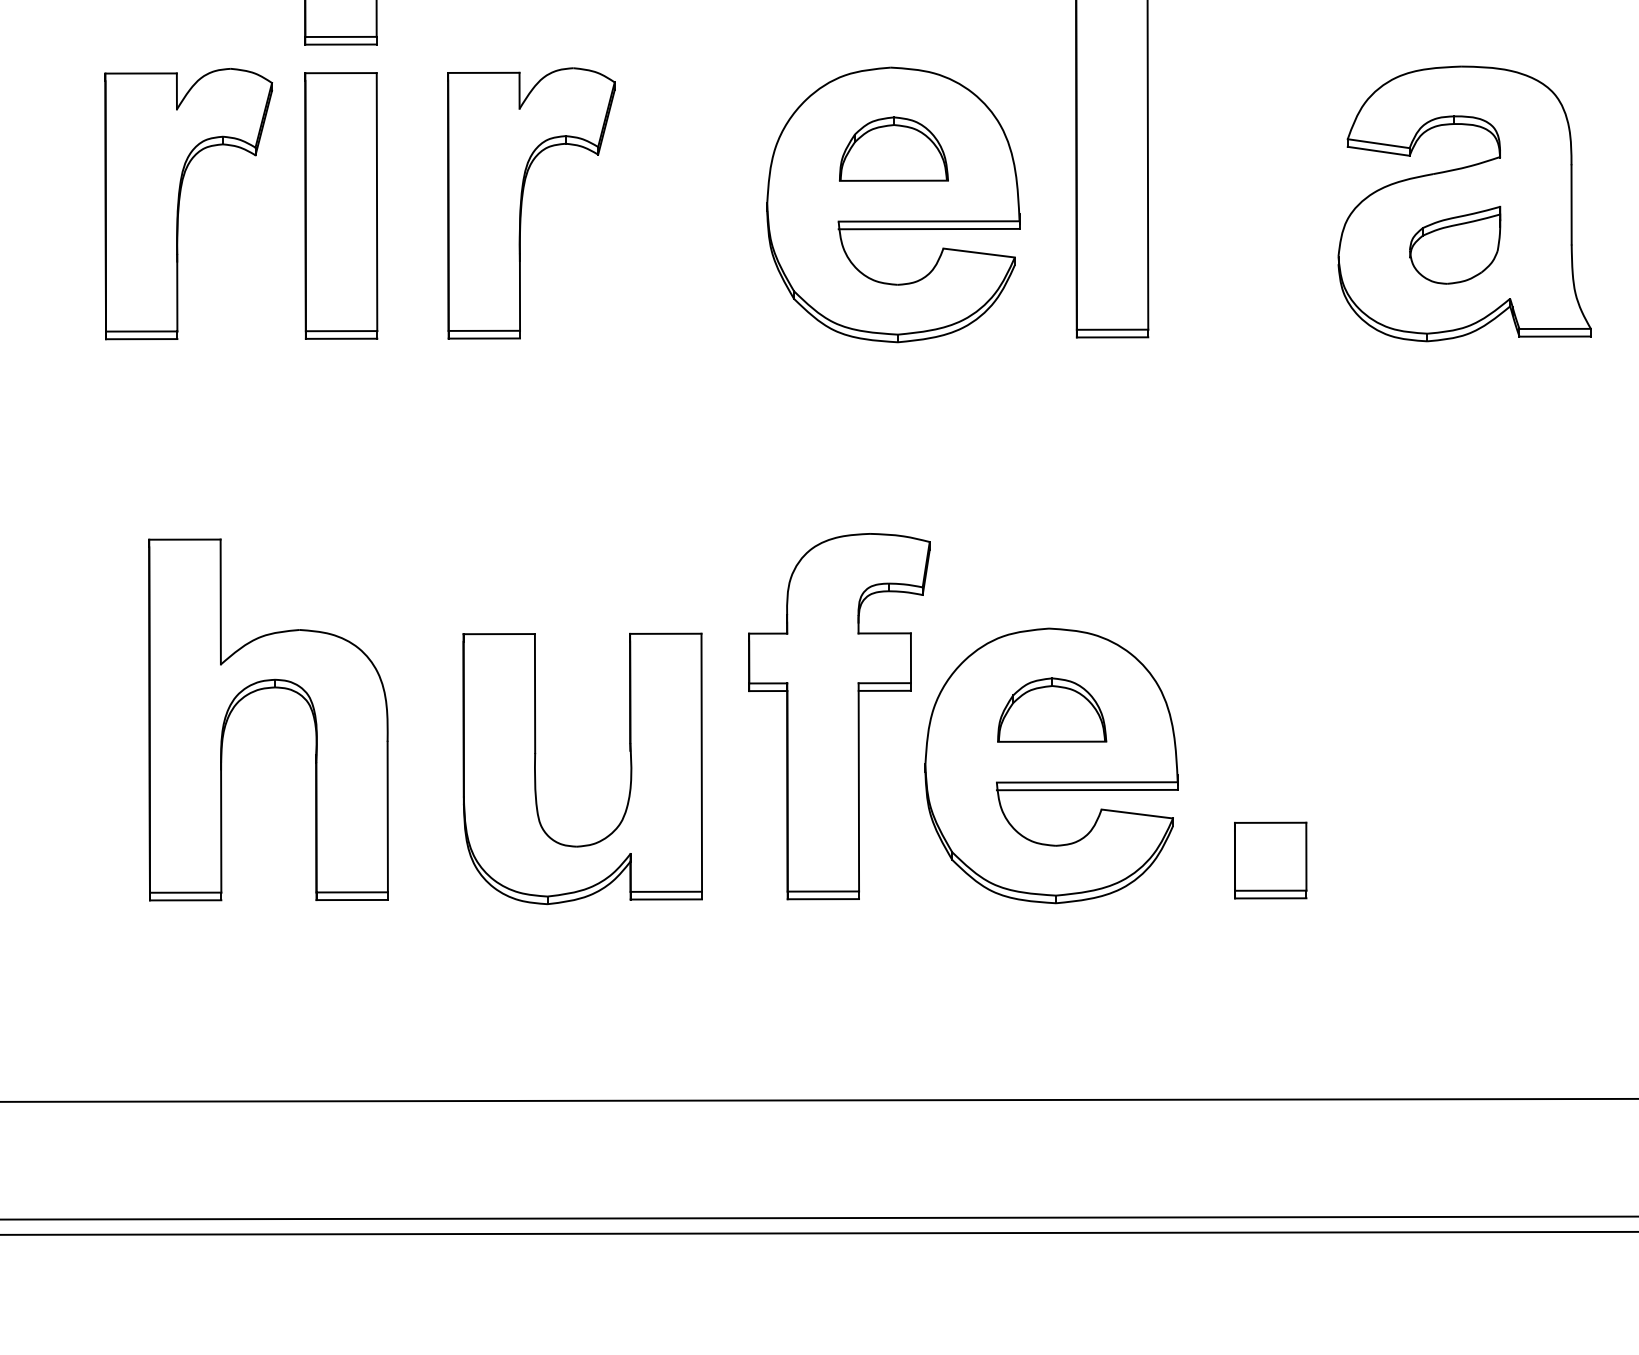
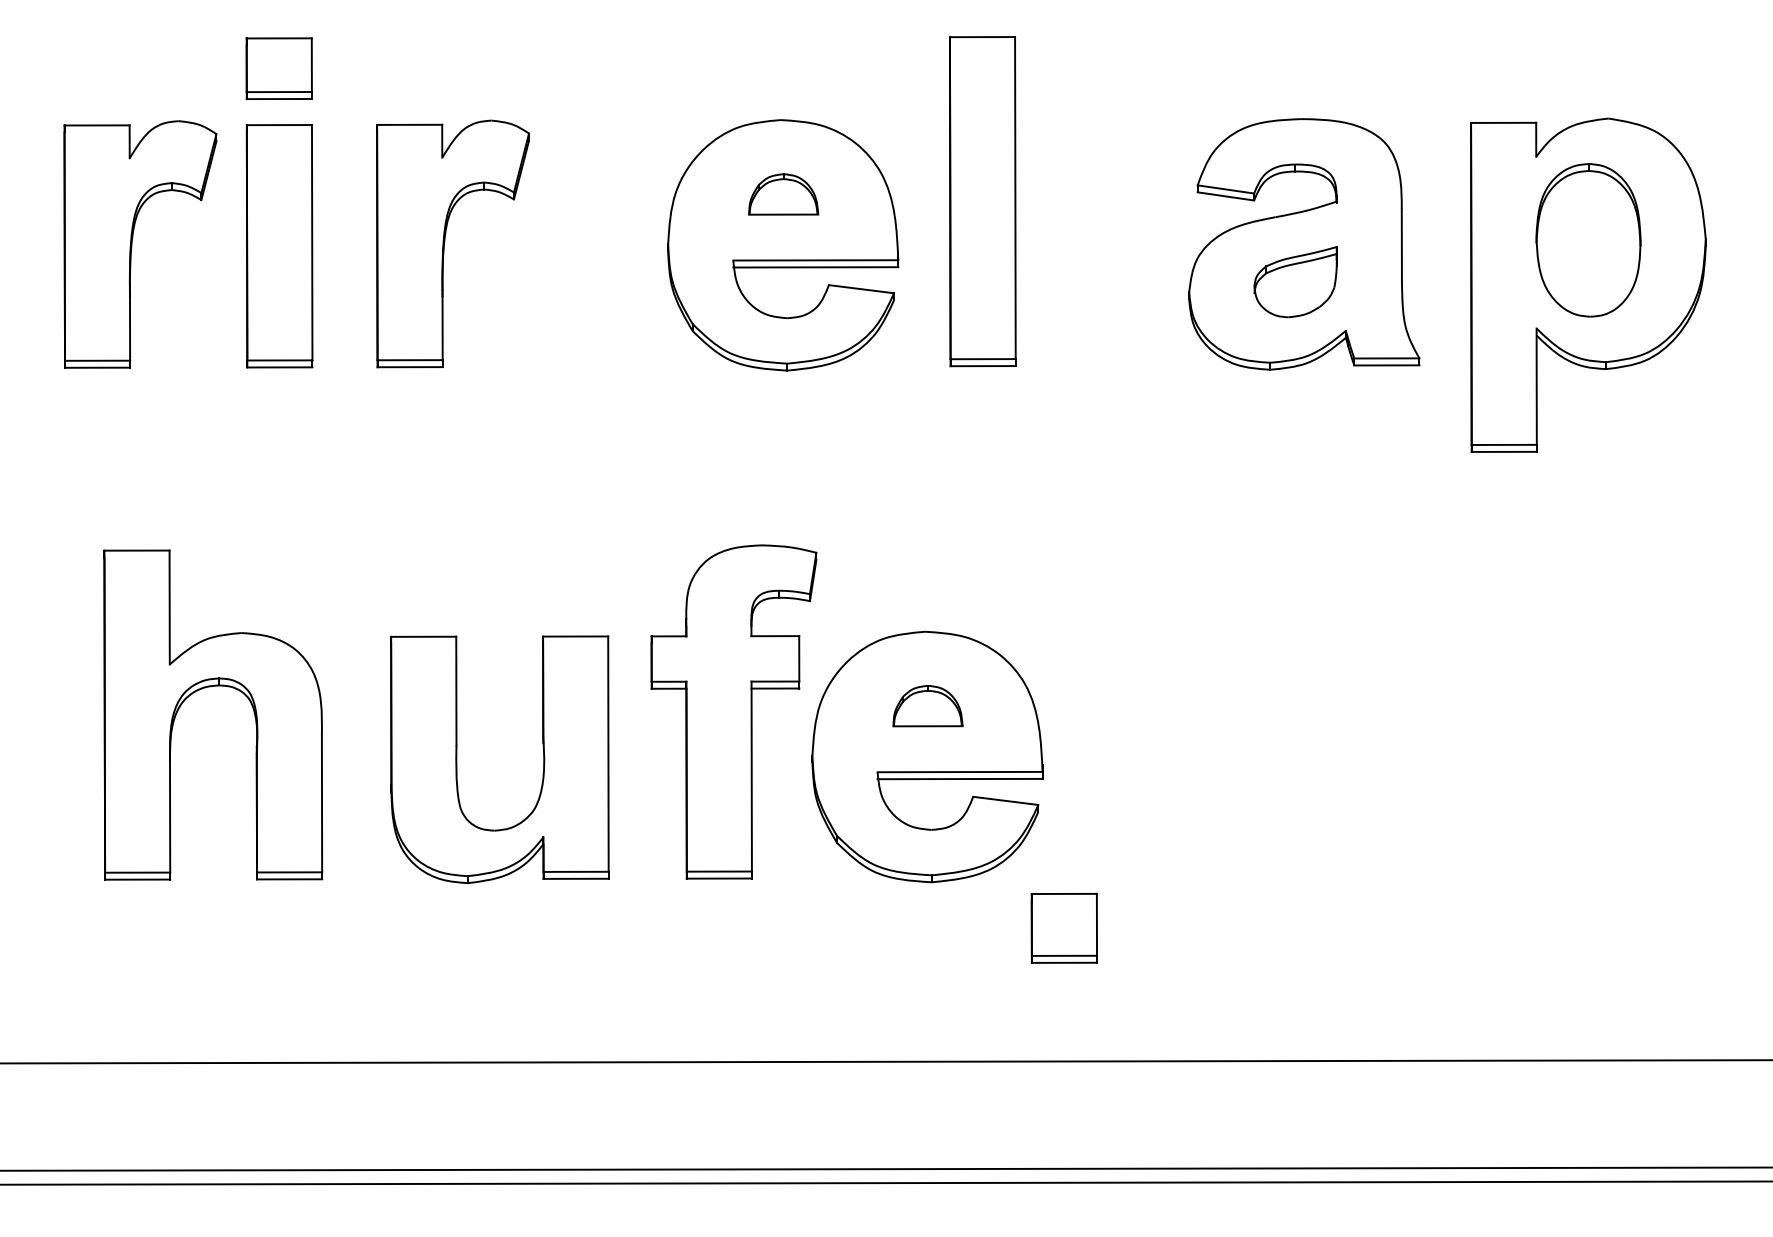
part: (893, 149) -> (783, 194), size x0.7
part: (1051, 709) -> (927, 705), size x0.7
part: (1269, 859) -> (1063, 927), moved

